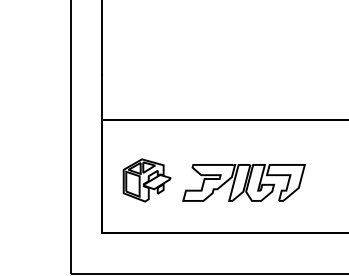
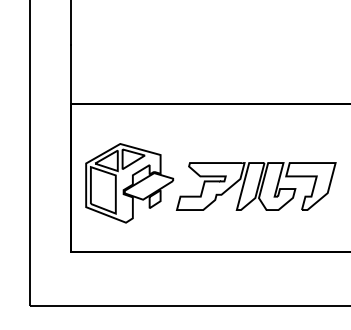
part: (146, 180) -> (128, 183), size x1.43

